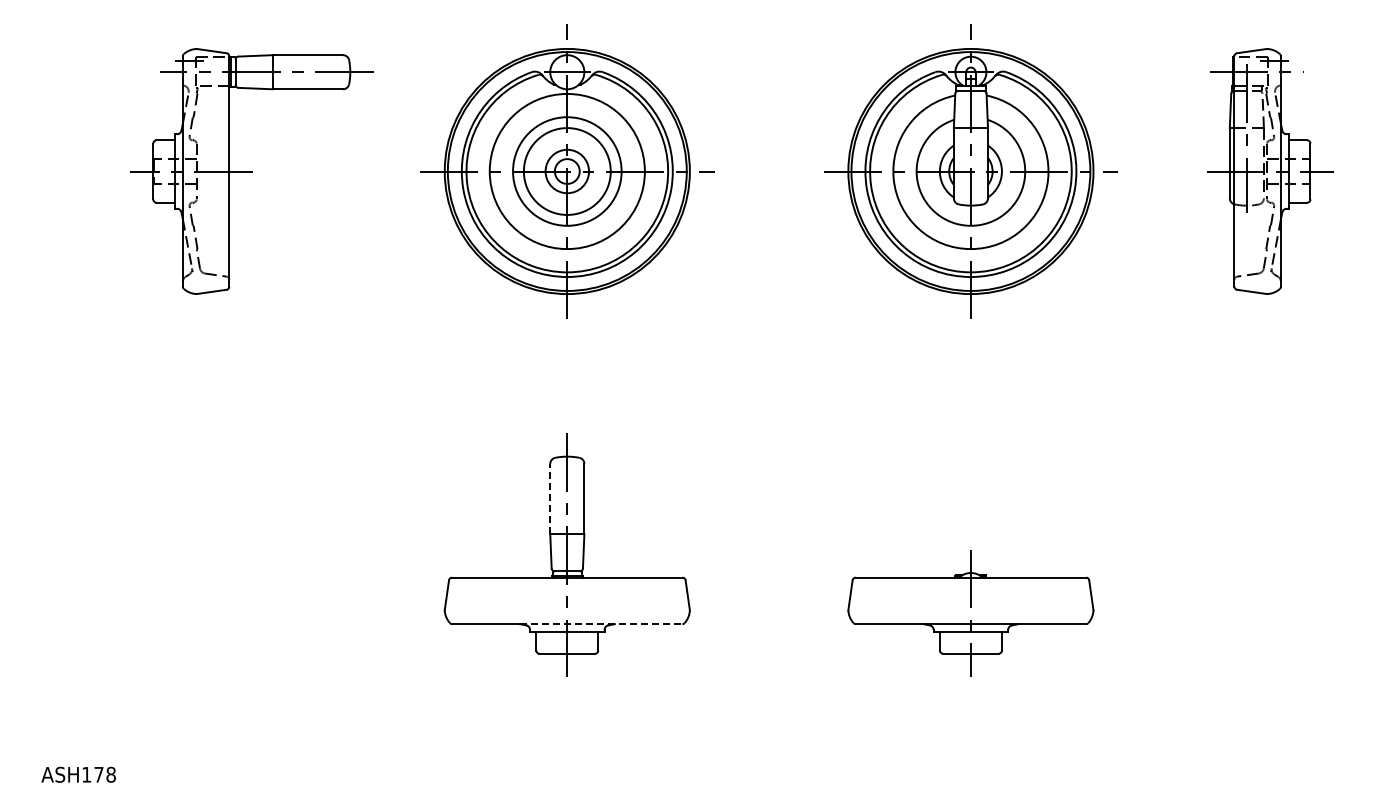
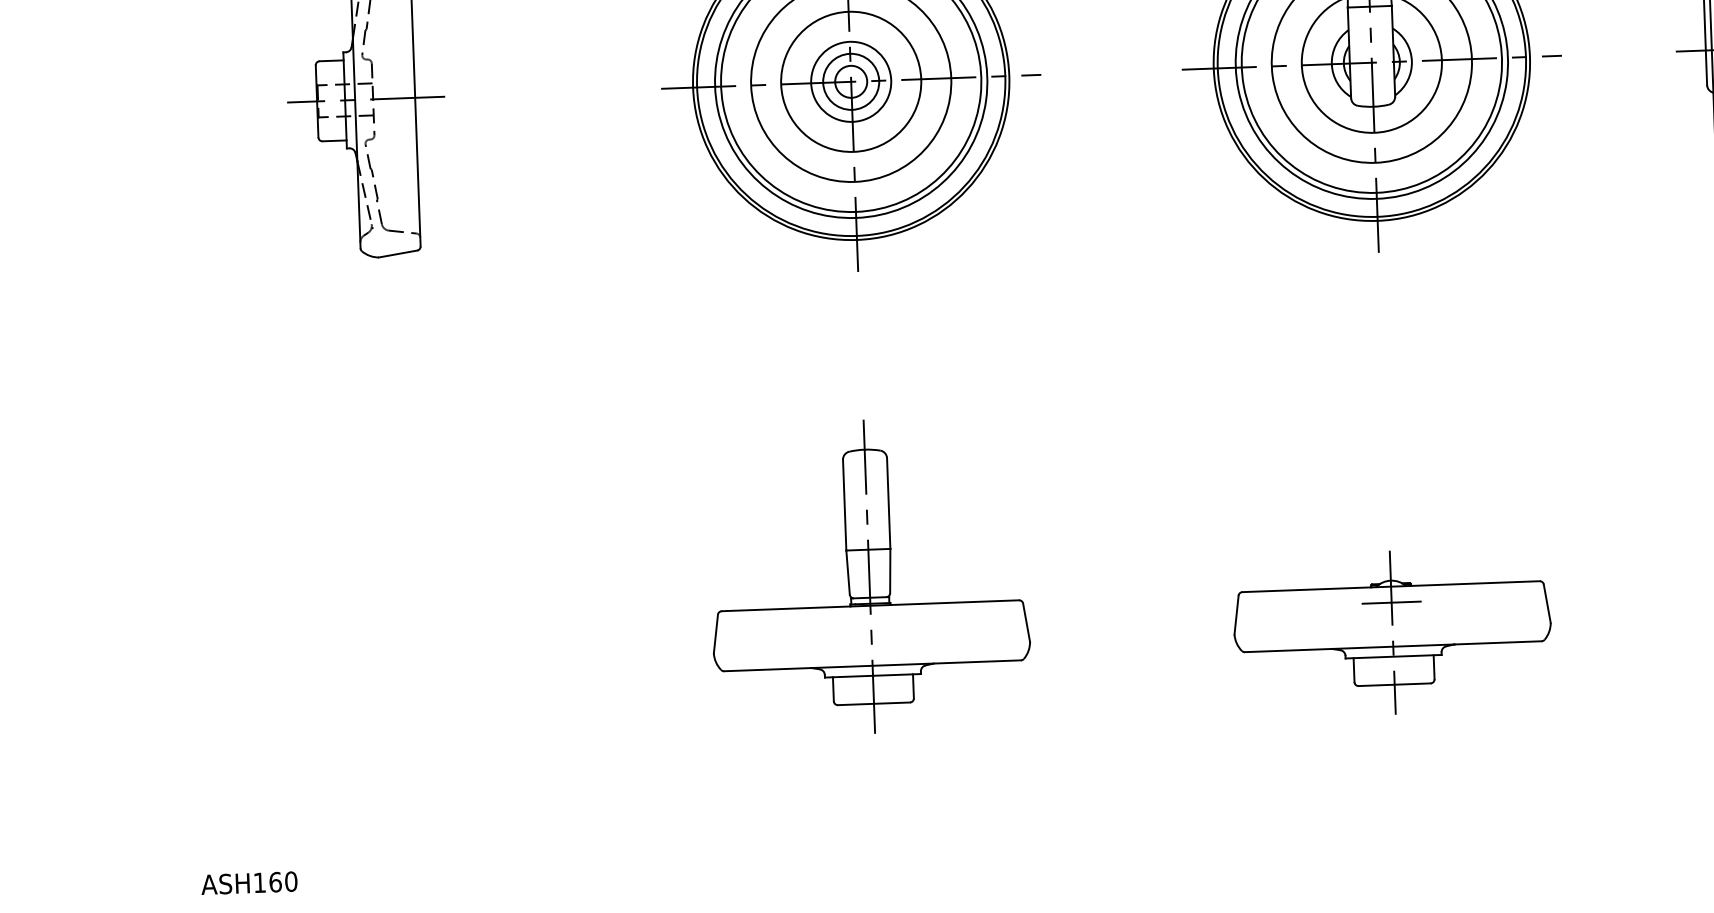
circle: (567, 171) -> (851, 81), size x0.71
line: (550, 498) -> (844, 504), dashed -> solid
line: (970, 590) -> (1391, 603), added
line: (601, 624) -> (916, 664), dashed -> solid
text: (104, 774) -> (282, 881), ASH178 -> ASH160

